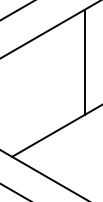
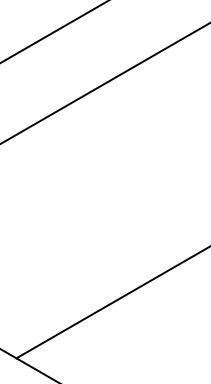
line: (84, 61) -> (170, 155), removed

